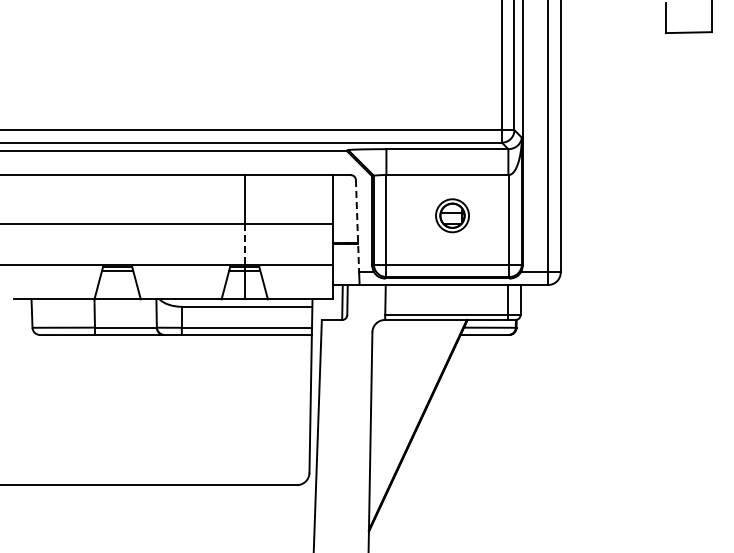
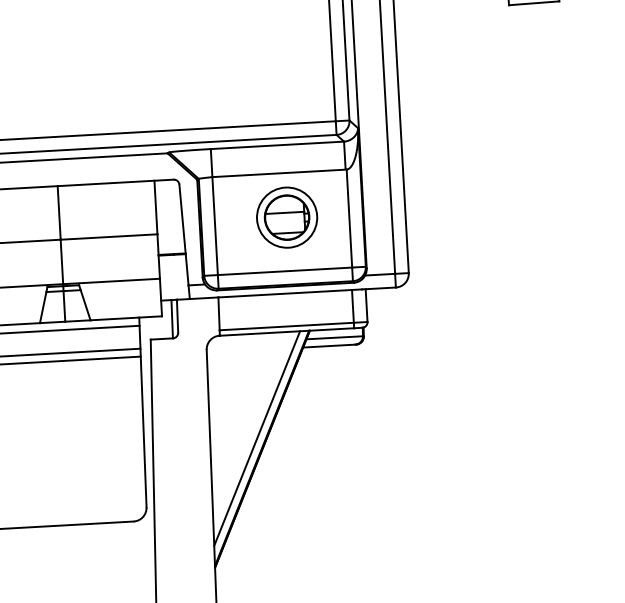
part: (452, 215) -> (287, 217), size x1.67
line: (357, 226) -> (183, 235), dashed -> solid
line: (244, 245) -> (61, 262), dashed -> solid
line: (413, 415) -> (256, 438), added

